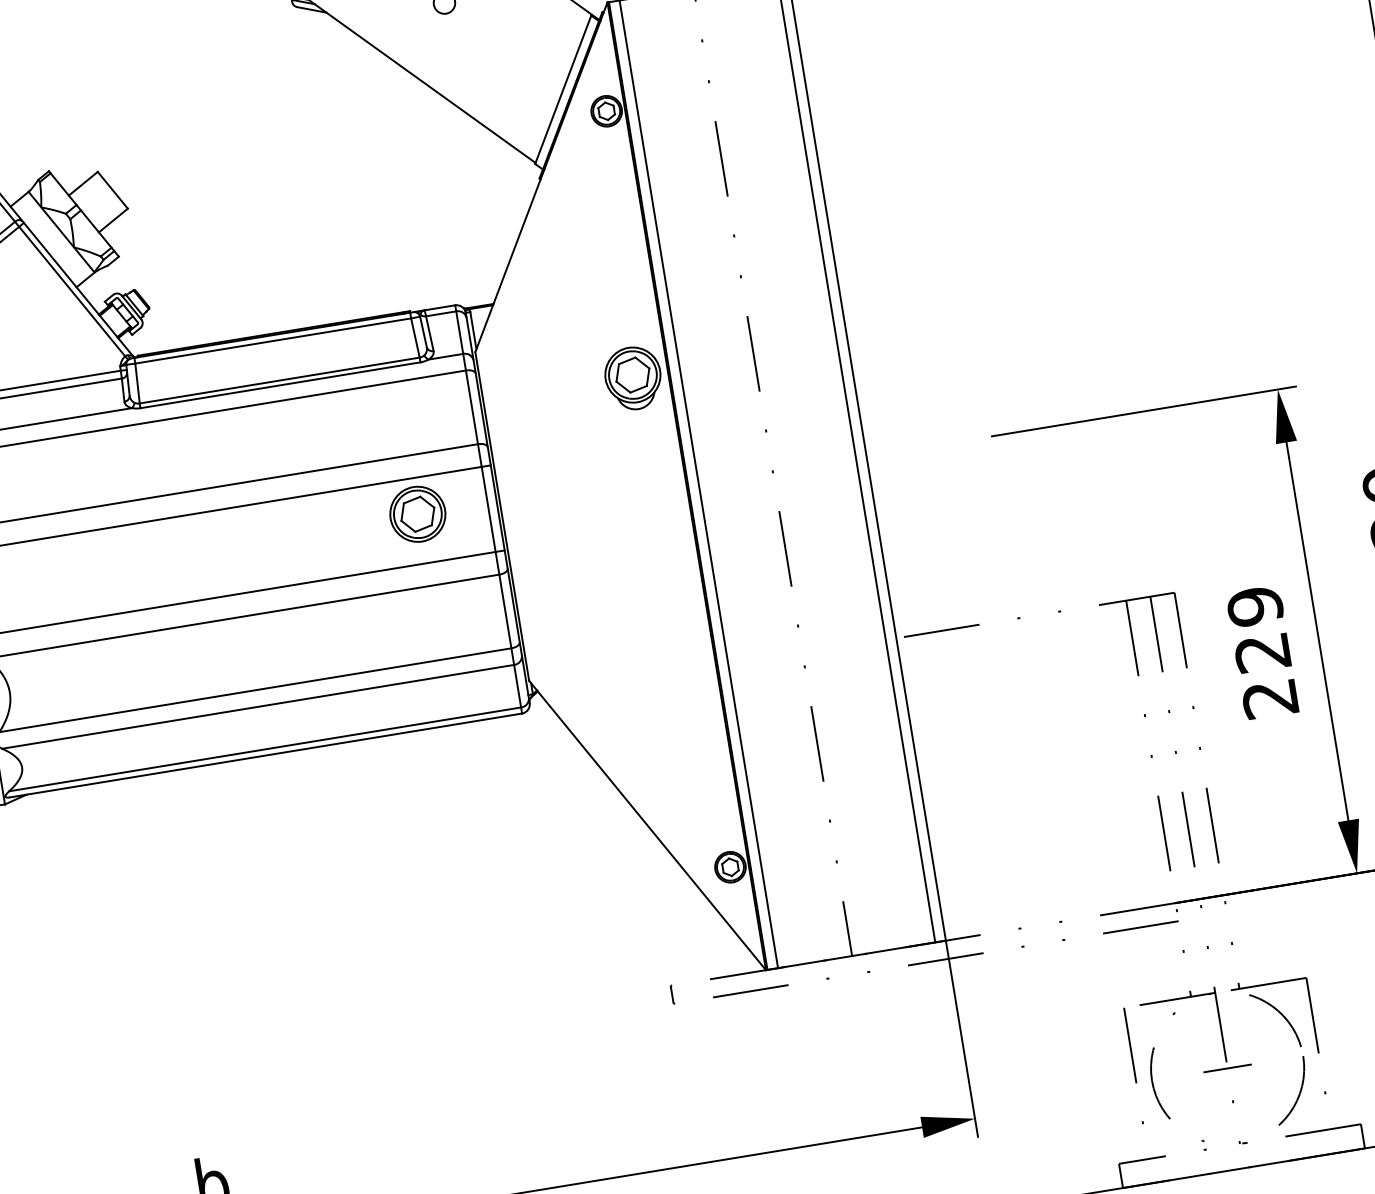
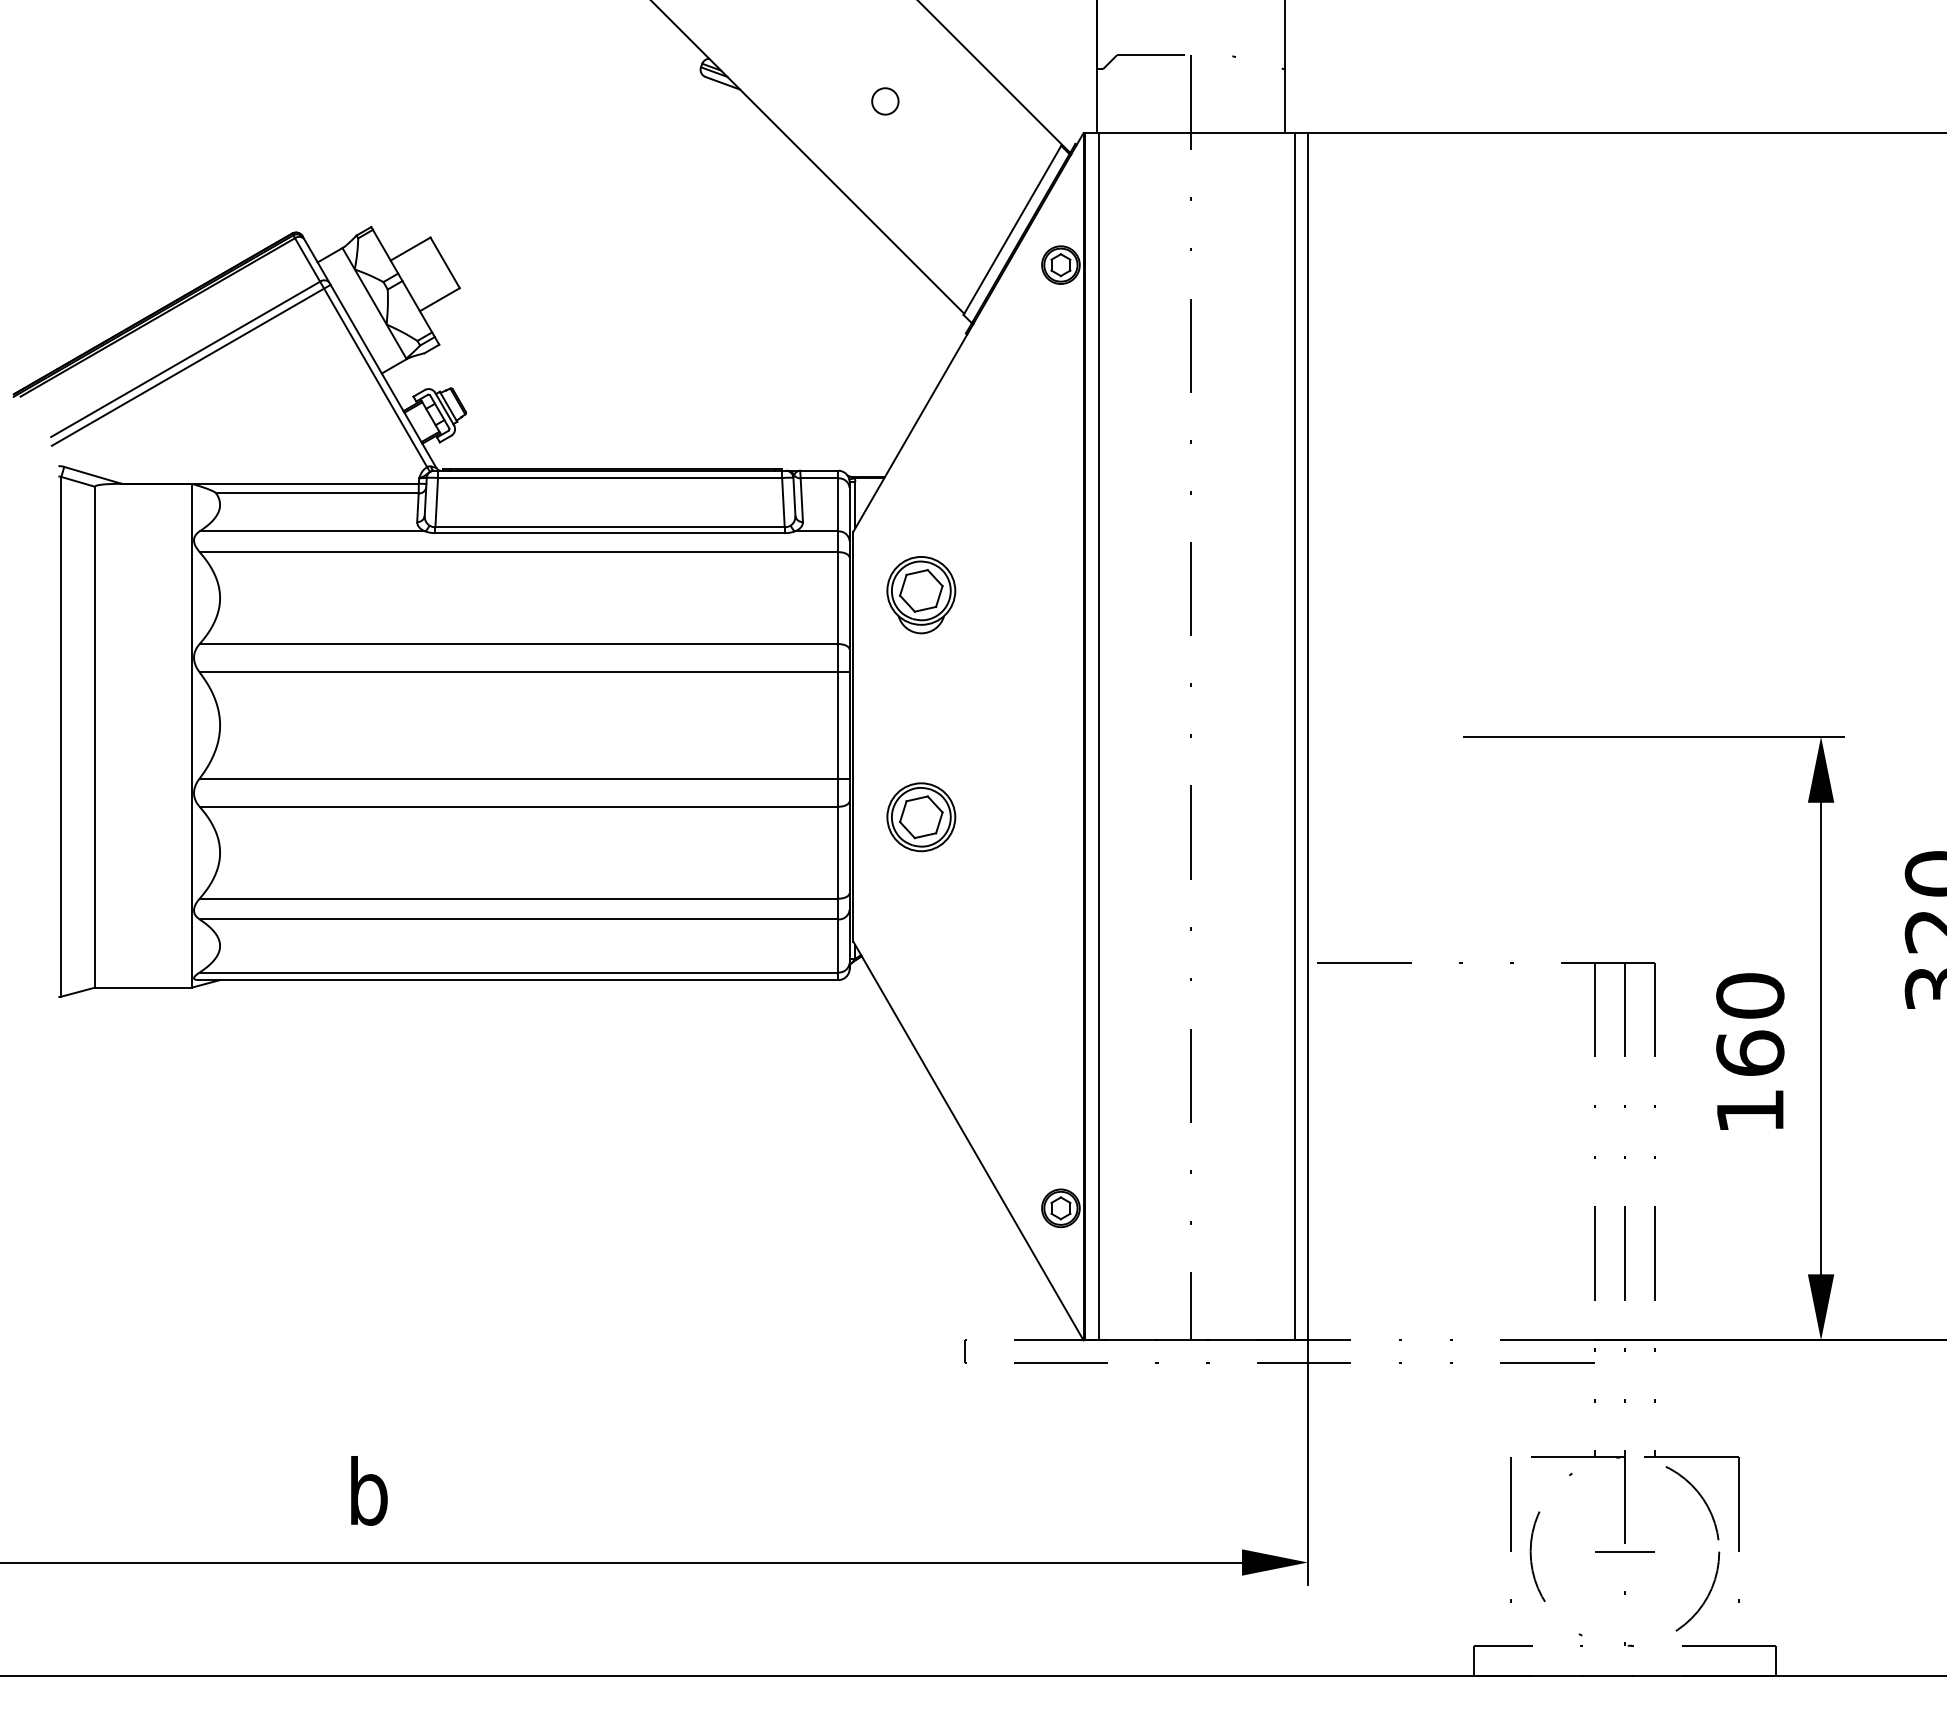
part: (633, 378) -> (921, 595), moved
part: (418, 514) -> (921, 817), moved
text: (1262, 652) -> (1750, 1053), 229 -> 160

